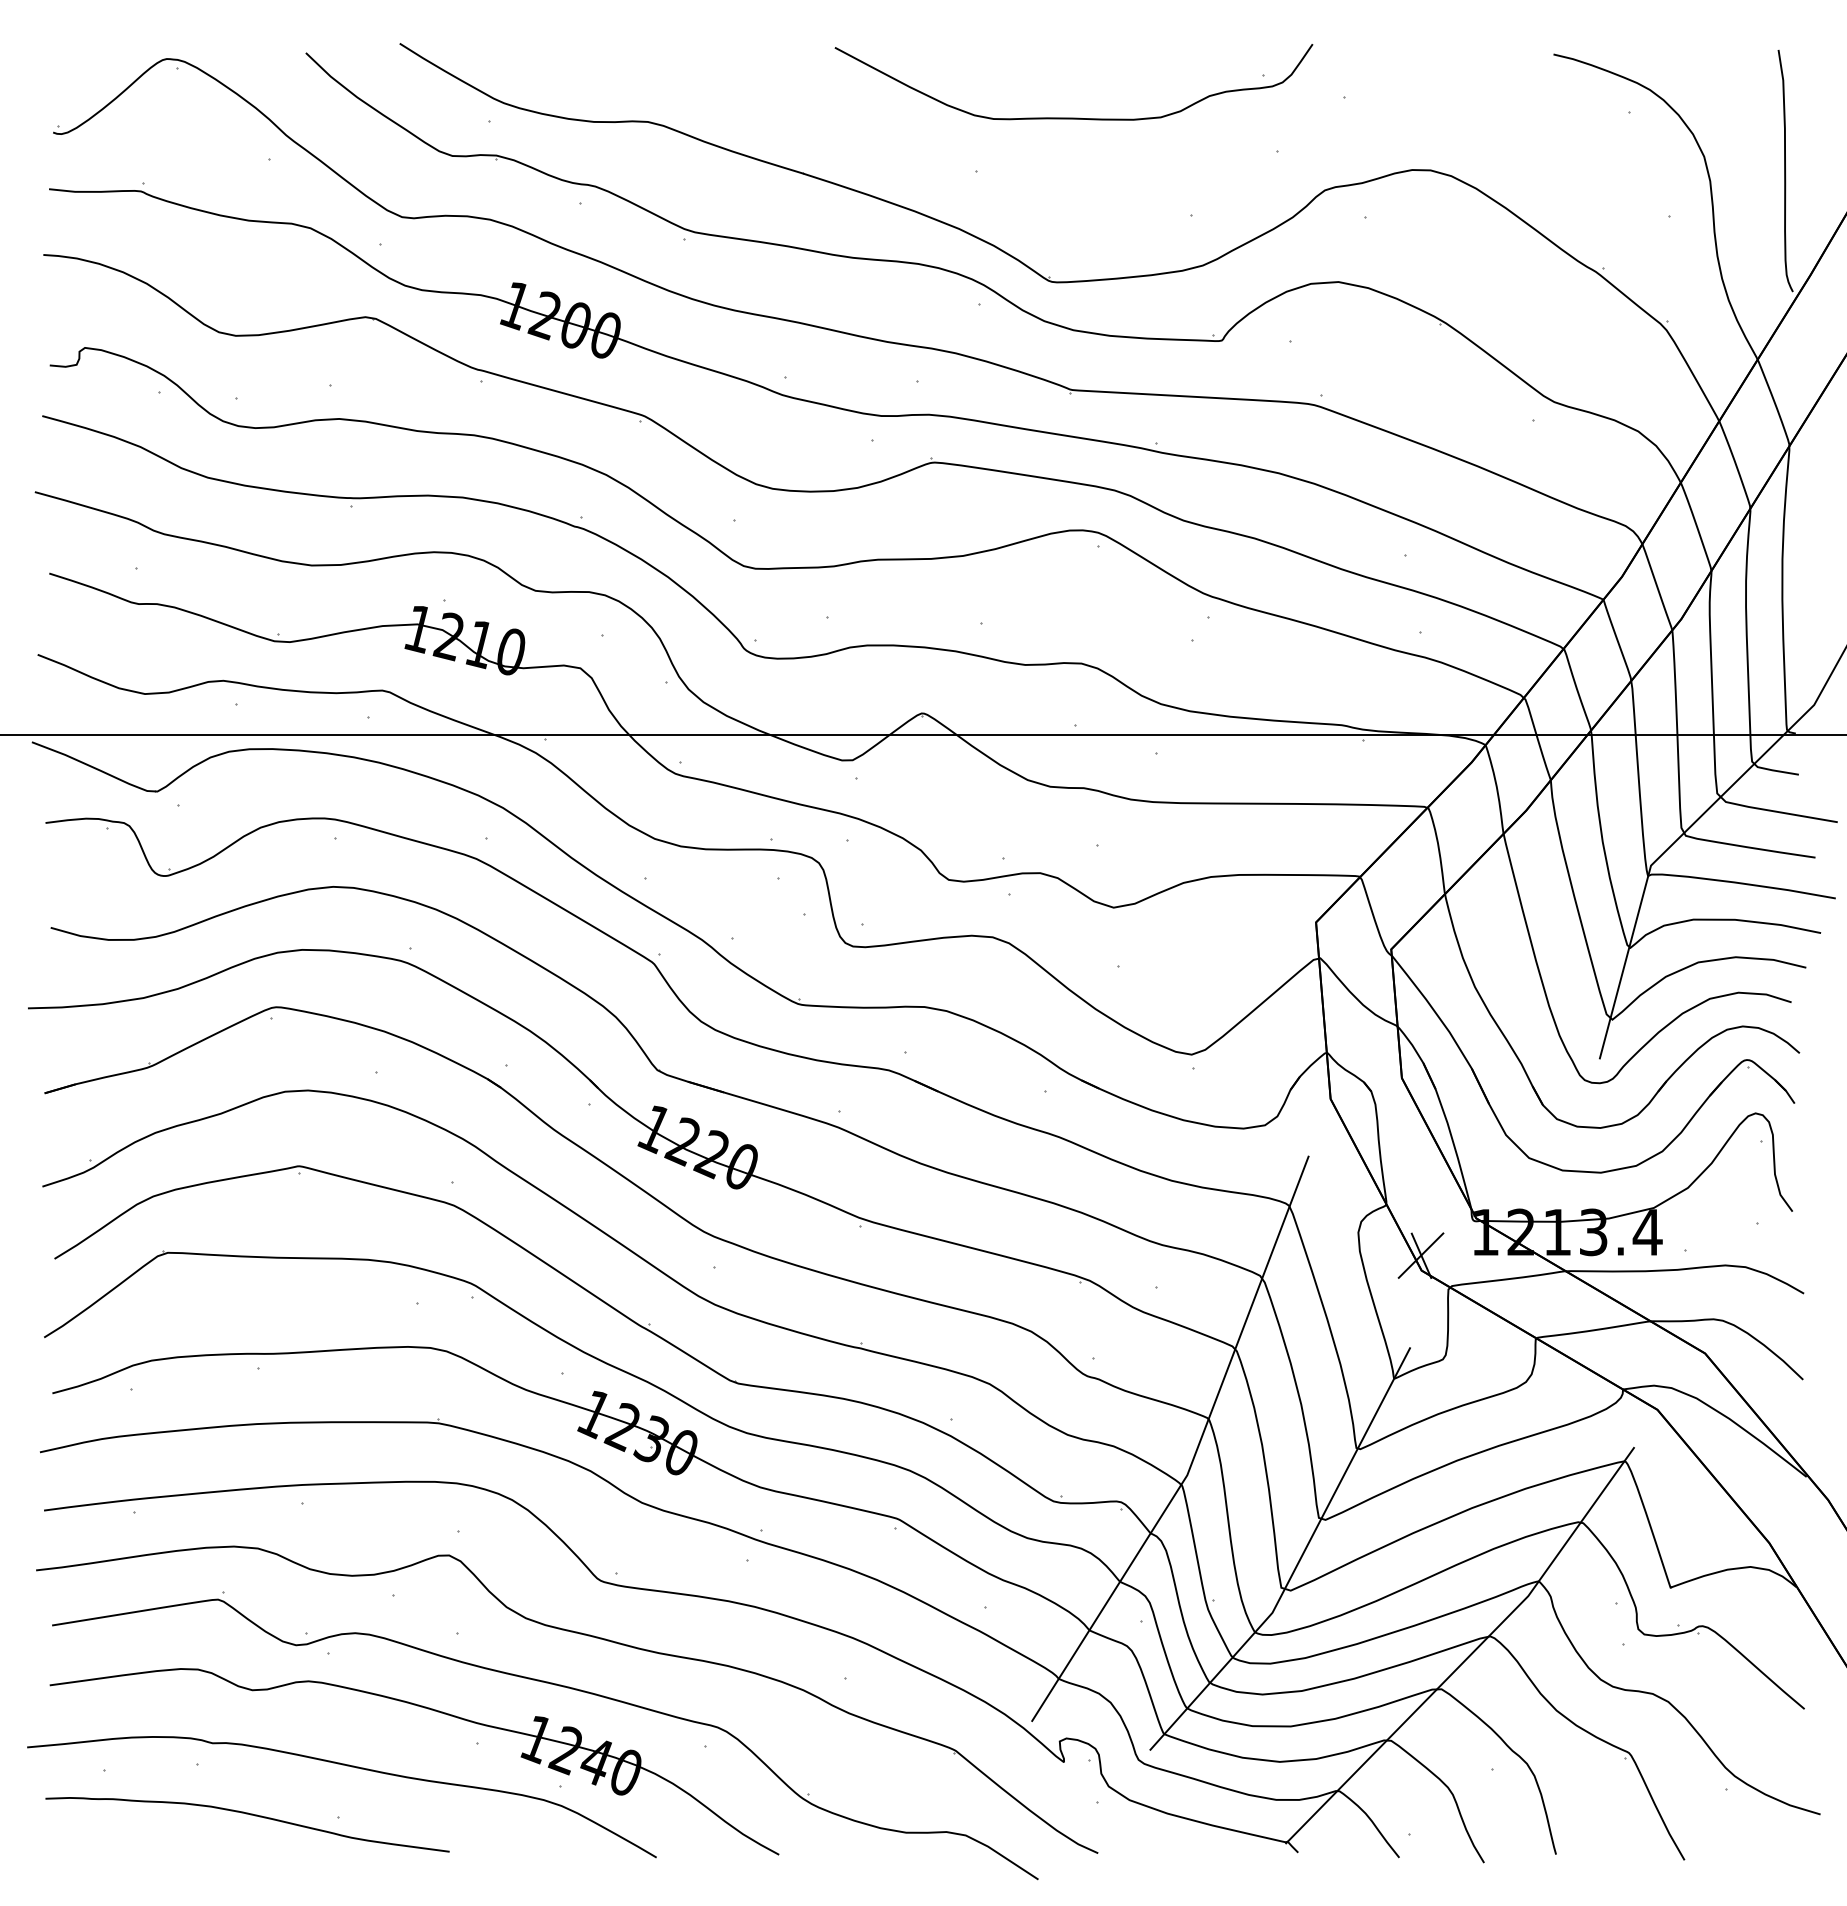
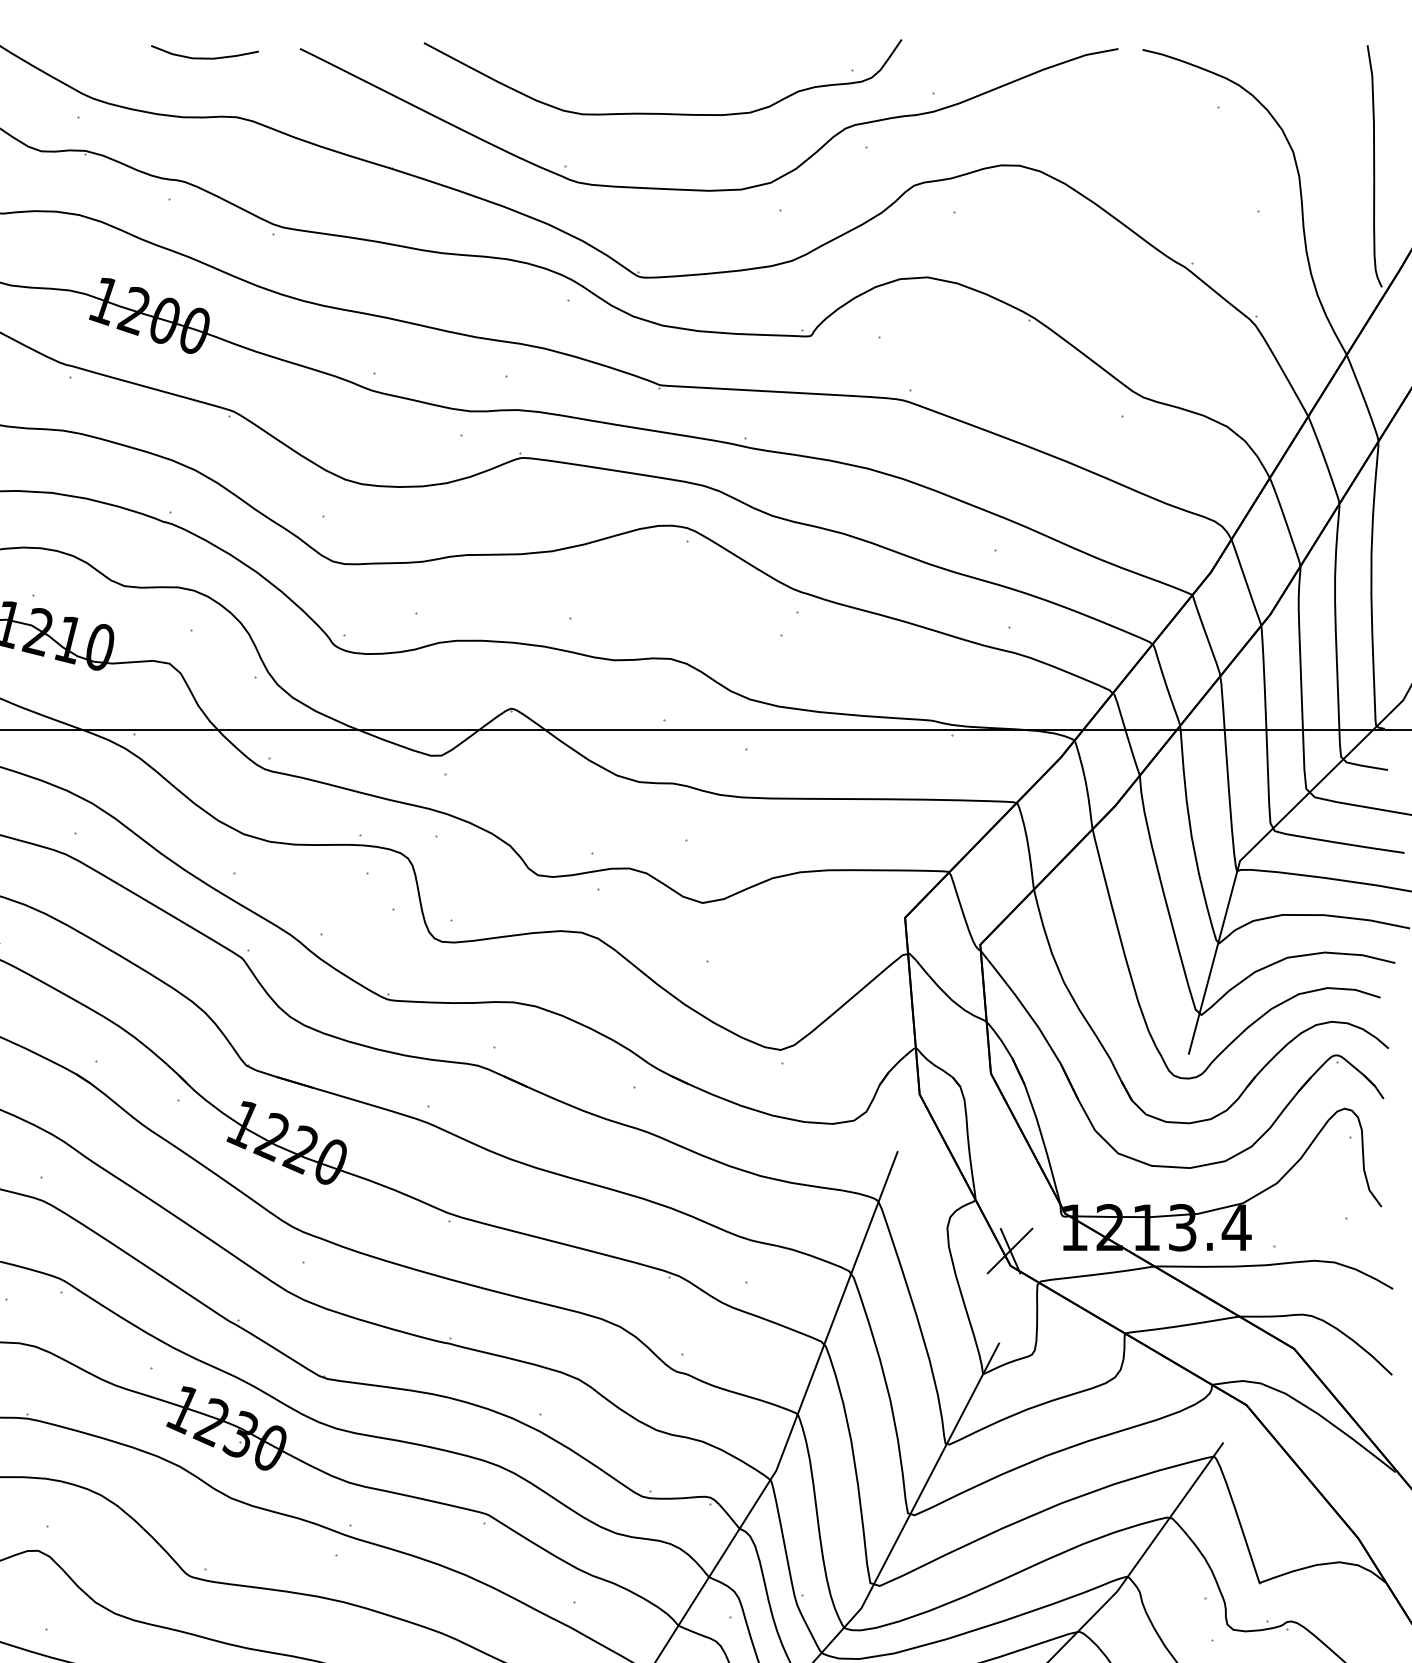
curve: (615, 62) -> (204, 57), added
curve: (1119, 194) -> (708, 189), added

